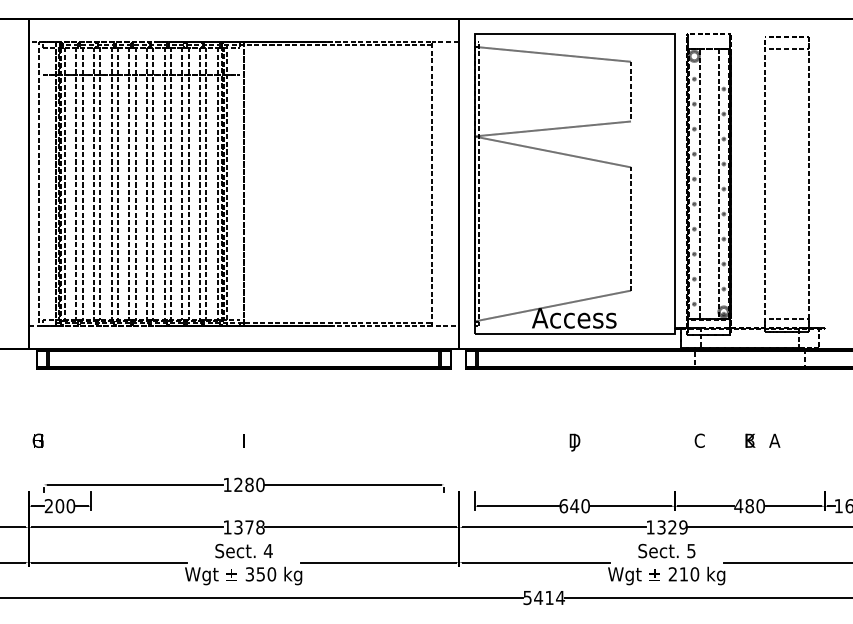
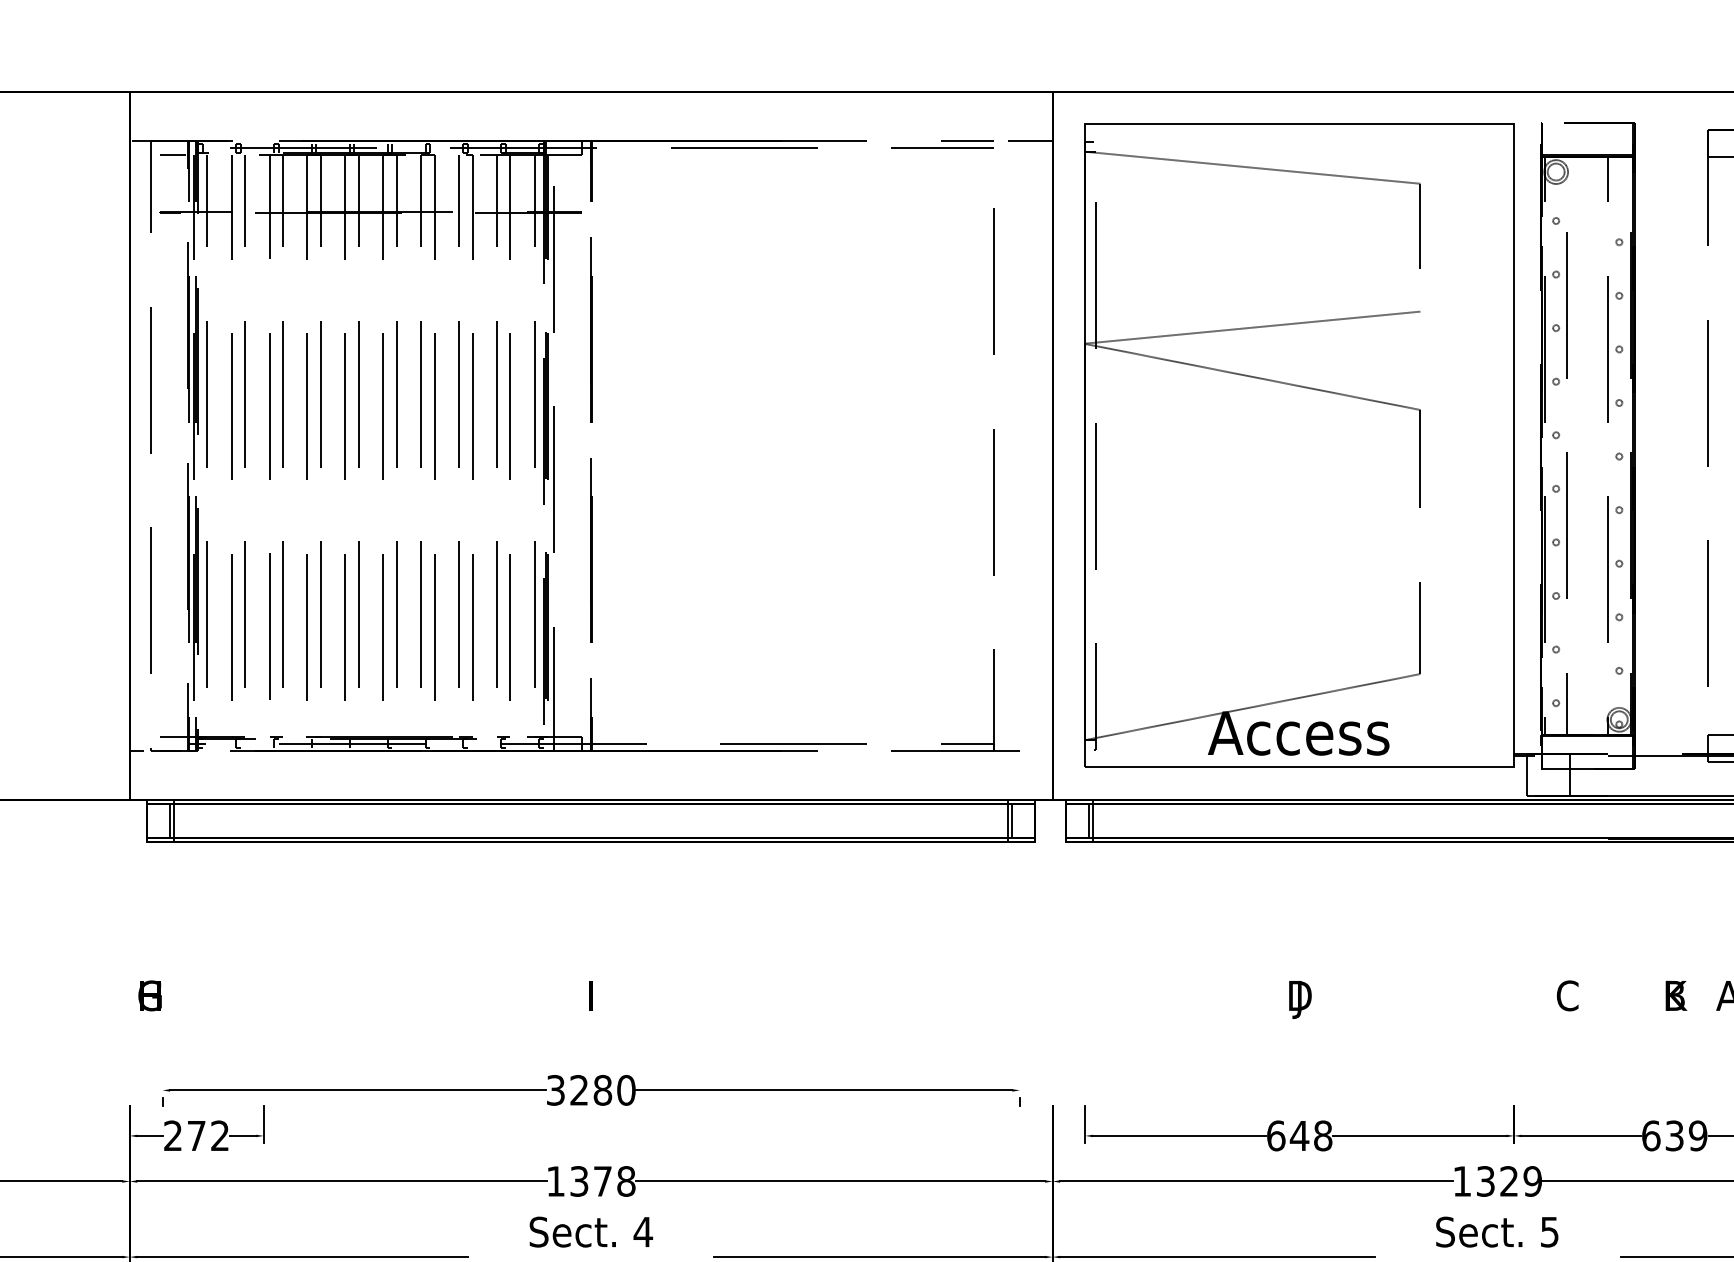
text: (227, 484) -> (555, 1089), 1280 -> 3280
text: (65, 506) -> (208, 1136), 200 -> 272
text: (585, 506) -> (1322, 1136), 640 -> 648
text: (749, 506) -> (1674, 1136), 480 -> 639

